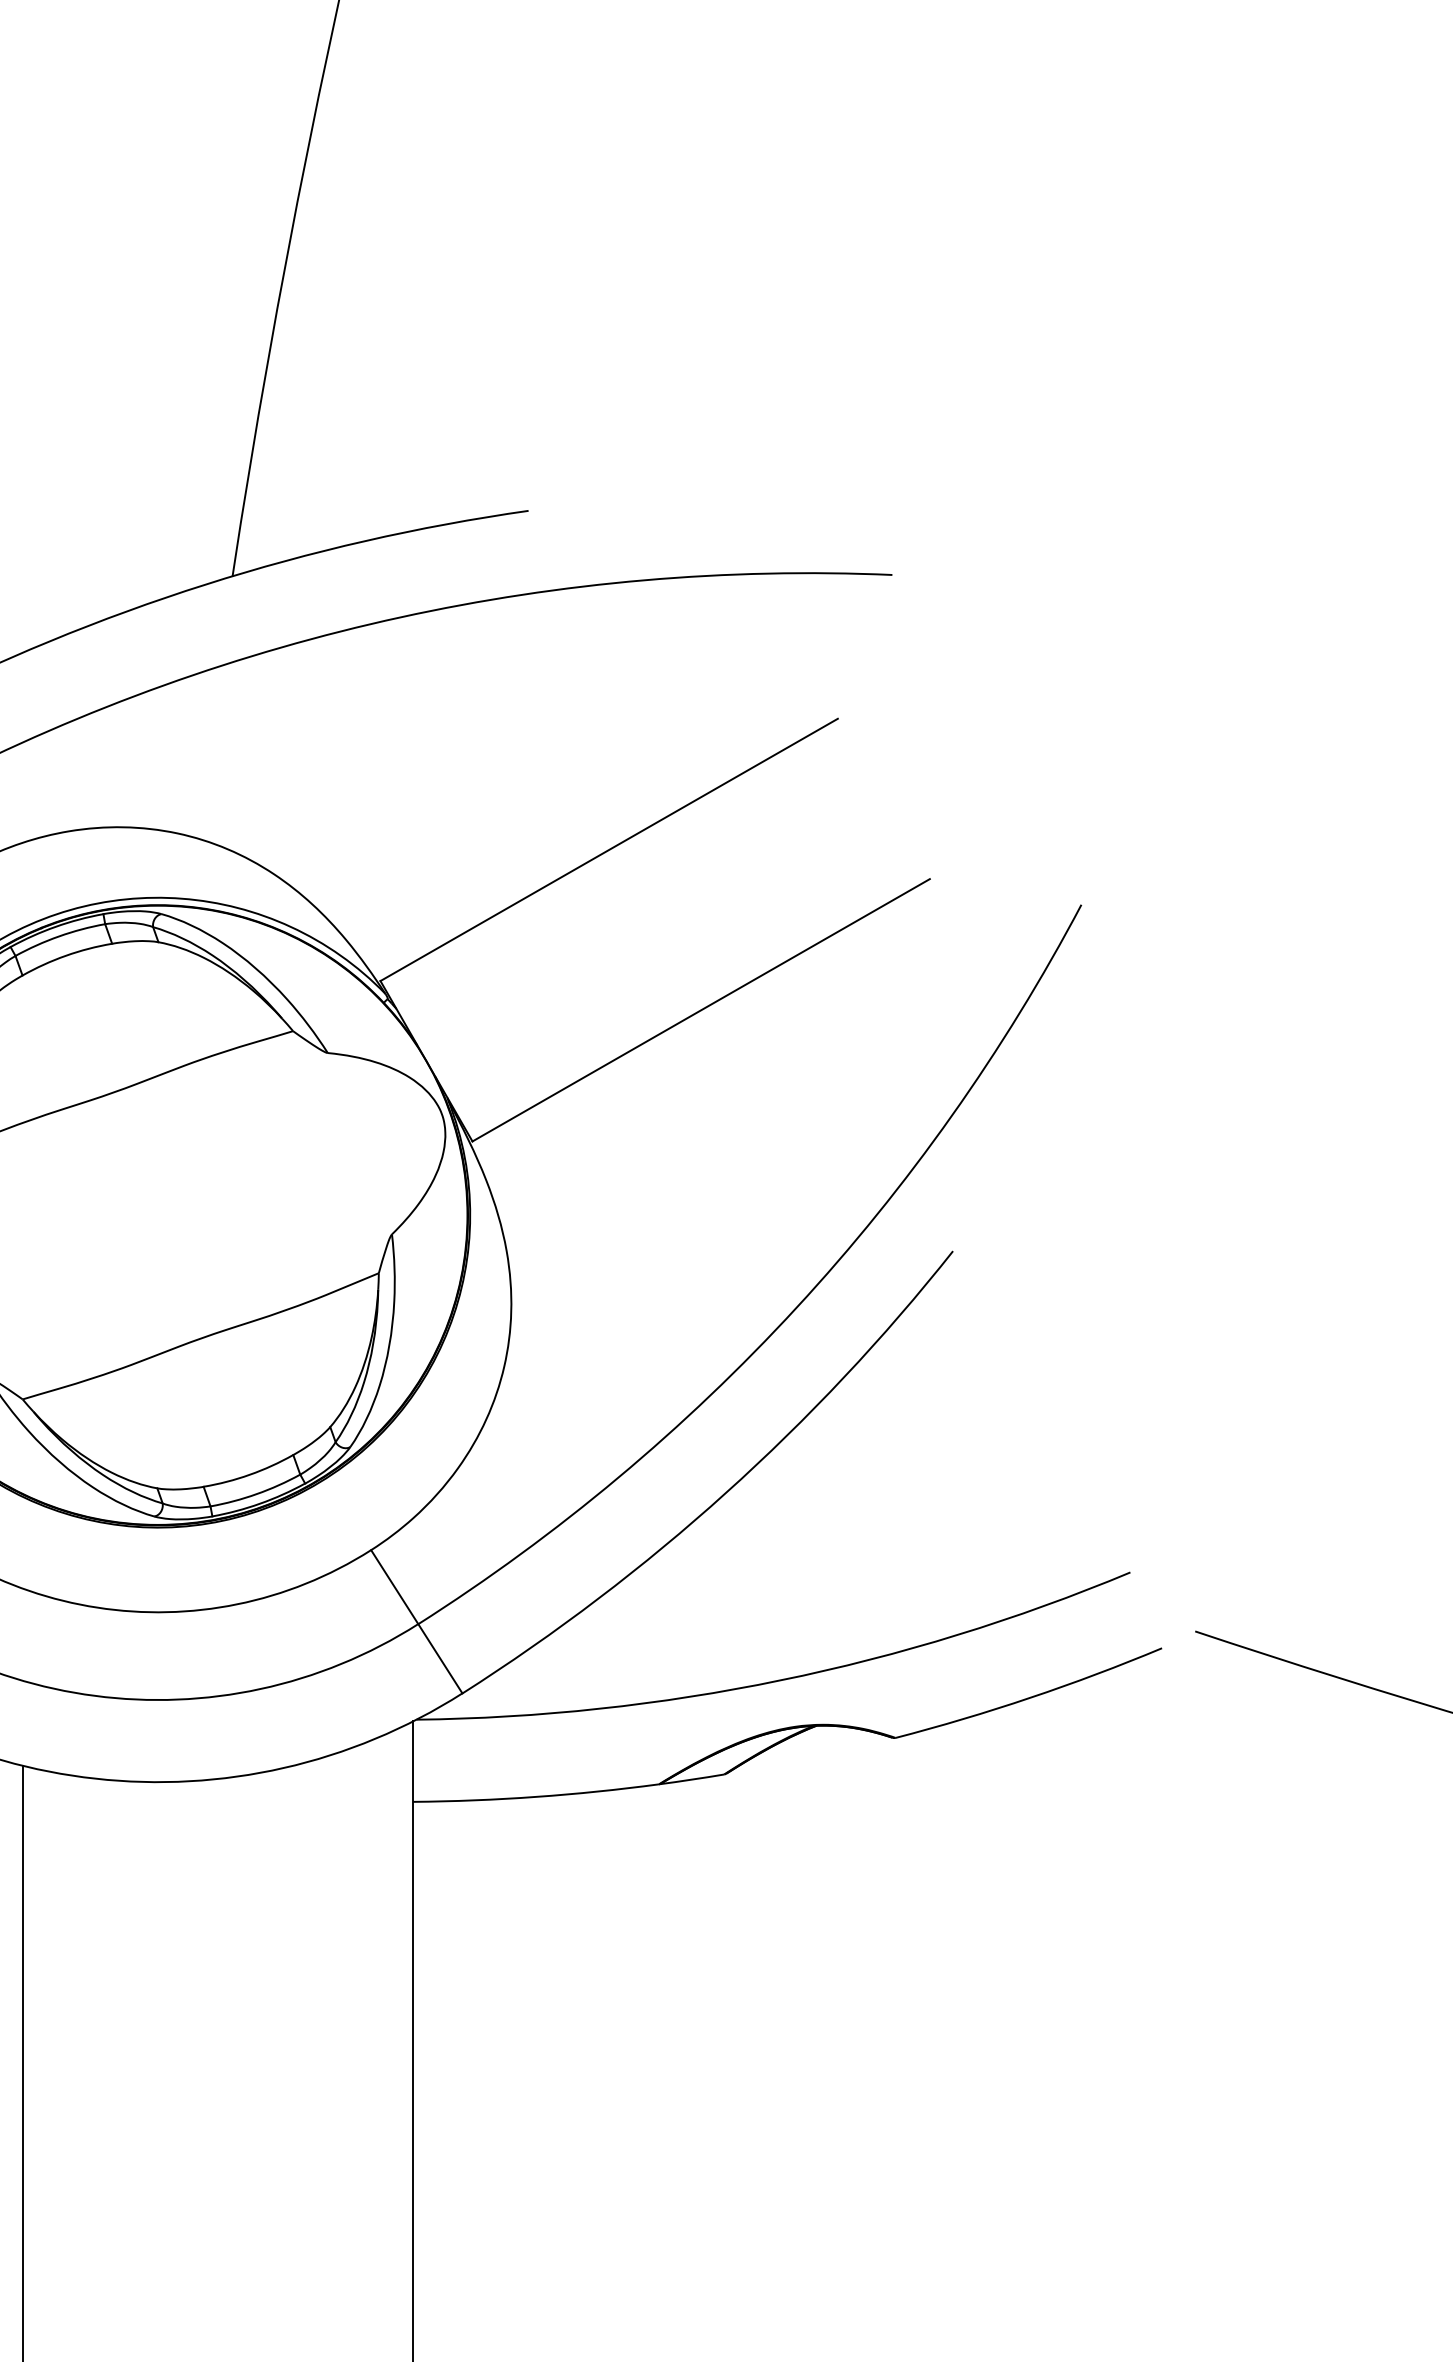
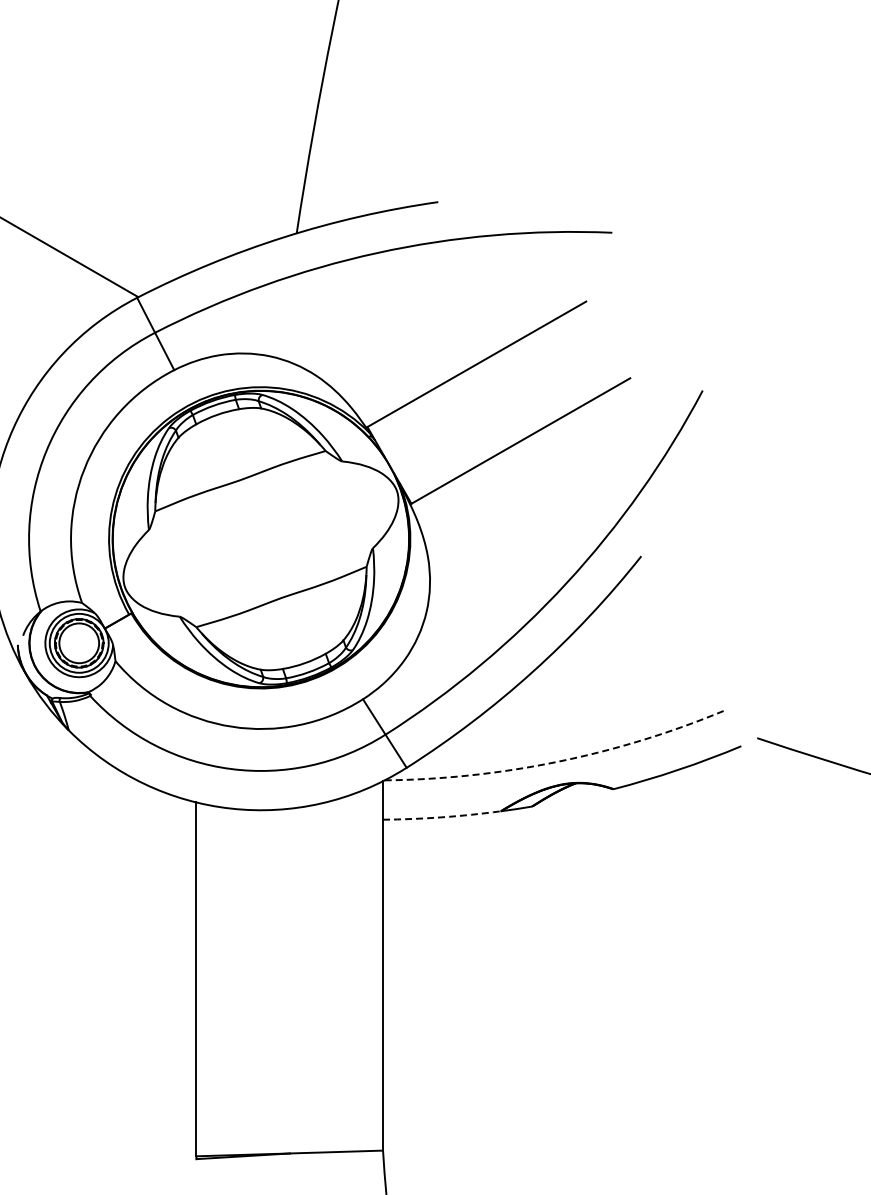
arc: (779, 1680) -> (558, 761), solid -> dashed
arc: (537, 1797) -> (442, 817), solid -> dashed

